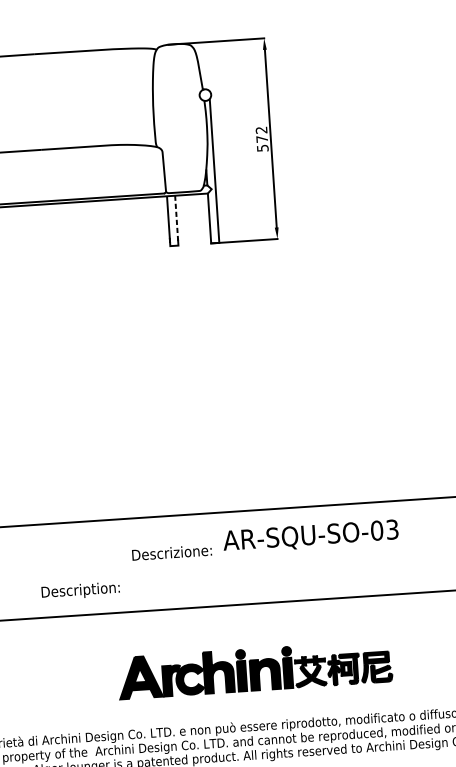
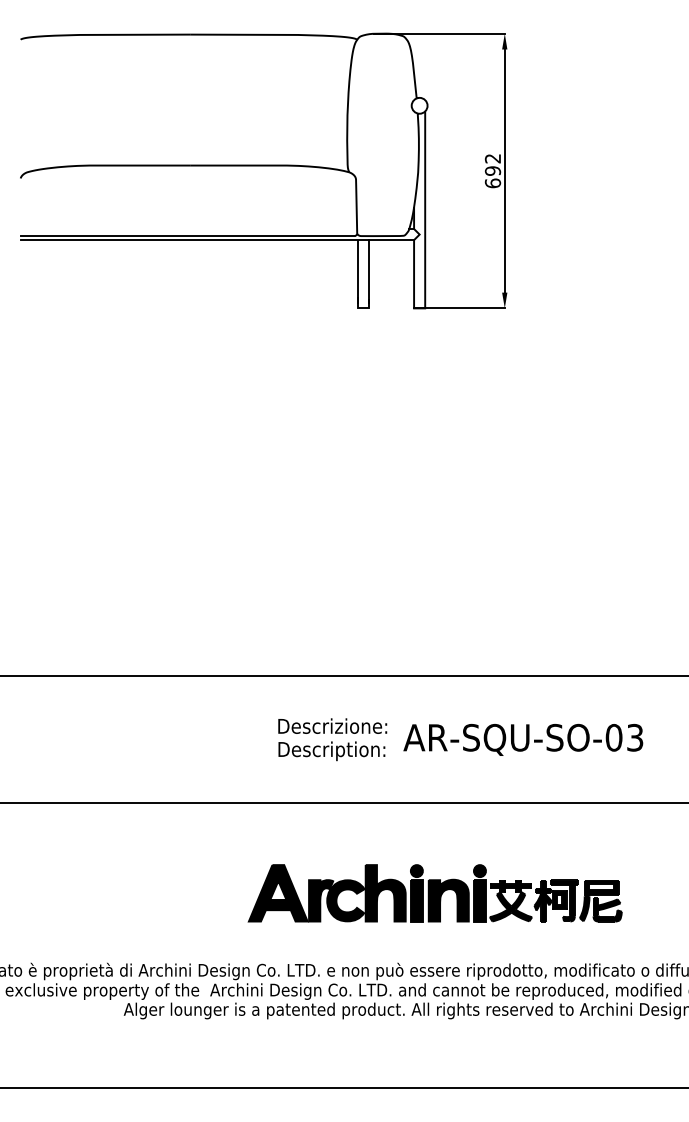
text: (262, 143) -> (492, 177), 572 -> 692
line: (176, 218) -> (369, 271), dashed -> solid
text: (310, 536) -> (523, 739), moved
text: (80, 591) -> (331, 751), moved

